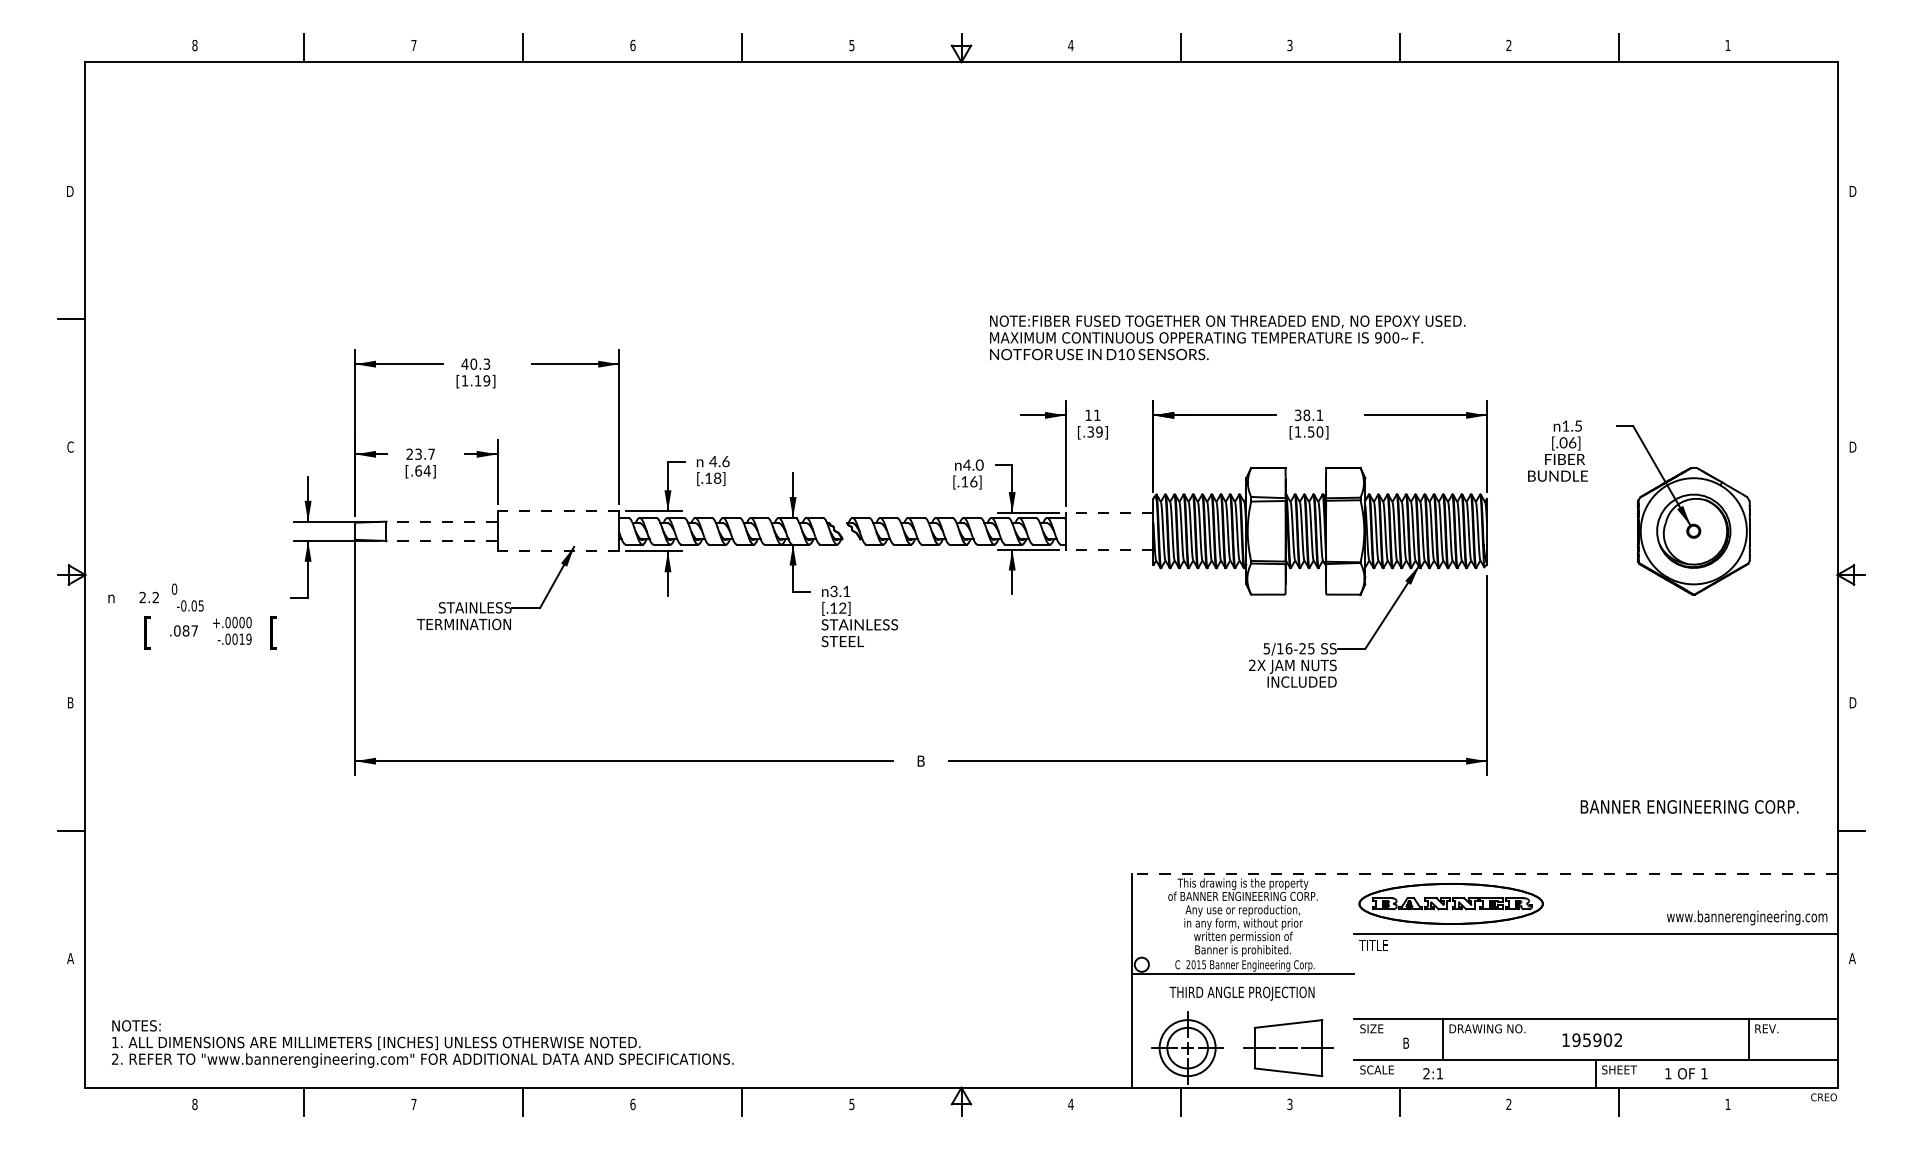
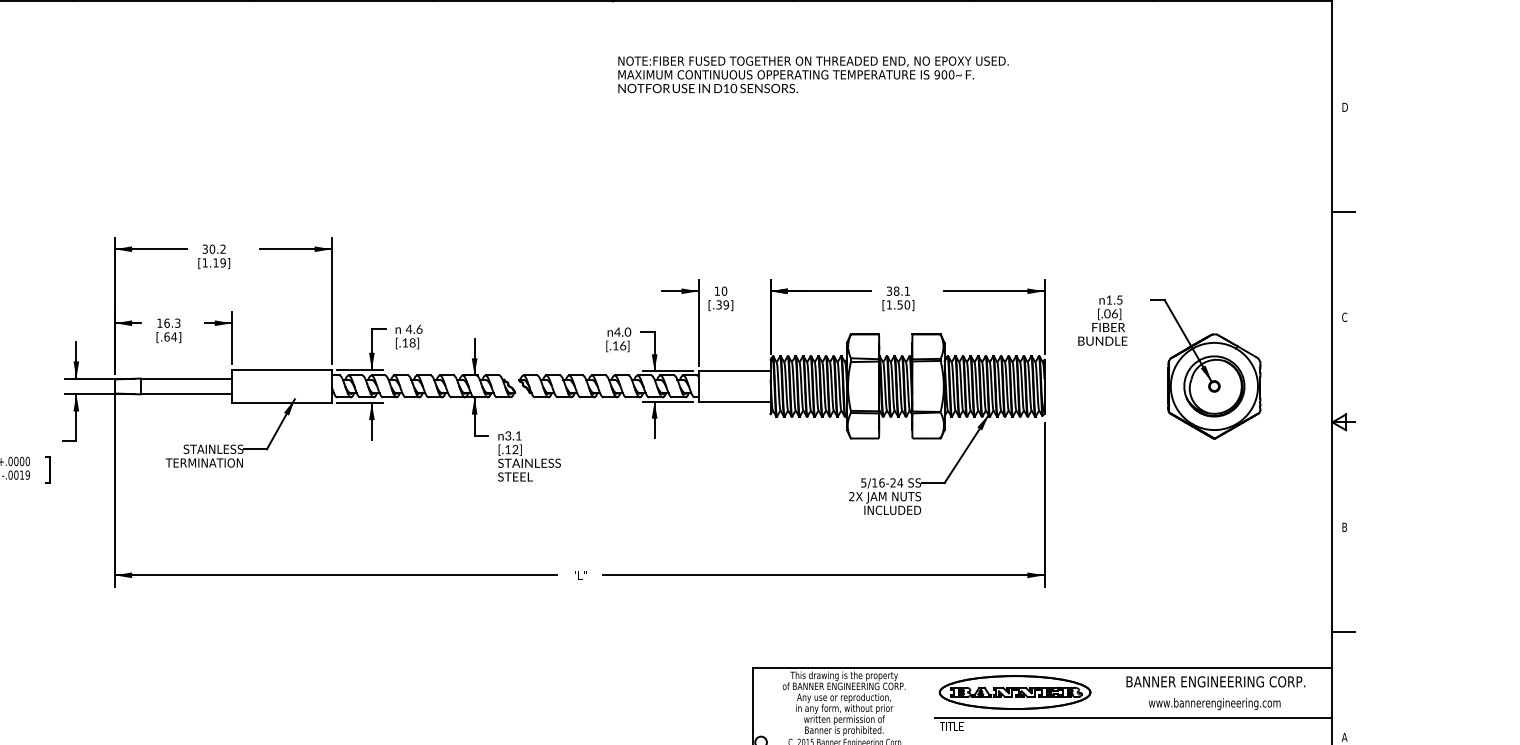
line: (1851, 319) -> (1343, 212), added
text: (1227, 337) -> (813, 74), moved
text: (475, 363) -> (213, 248), 40.3 -> 30.2
text: (1096, 415) -> (723, 291), 11 -> 10
text: (1852, 446) -> (1344, 316), D -> C
text: (420, 453) -> (168, 322), 23.7 -> 16.3
line: (558, 511) -> (281, 370), dashed -> solid
line: (1109, 512) -> (734, 371), dashed -> solid
line: (441, 521) -> (185, 378), dashed -> solid
line: (441, 540) -> (185, 394), dashed -> solid
line: (1109, 549) -> (734, 401), dashed -> solid
line: (558, 551) -> (281, 403), dashed -> solid
text: (273, 632) -> (47, 469), [ -> ]
text: (1310, 648) -> (899, 482), 5/16-25 -> 5/16-24
text: (1853, 703) -> (1345, 527), D -> B
text: (920, 760) -> (579, 574), B -> "L"
text: (1689, 806) -> (1215, 681), moved
line: (1484, 874) -> (1042, 668), dashed -> solid
text: (1747, 917) -> (1214, 703), moved

